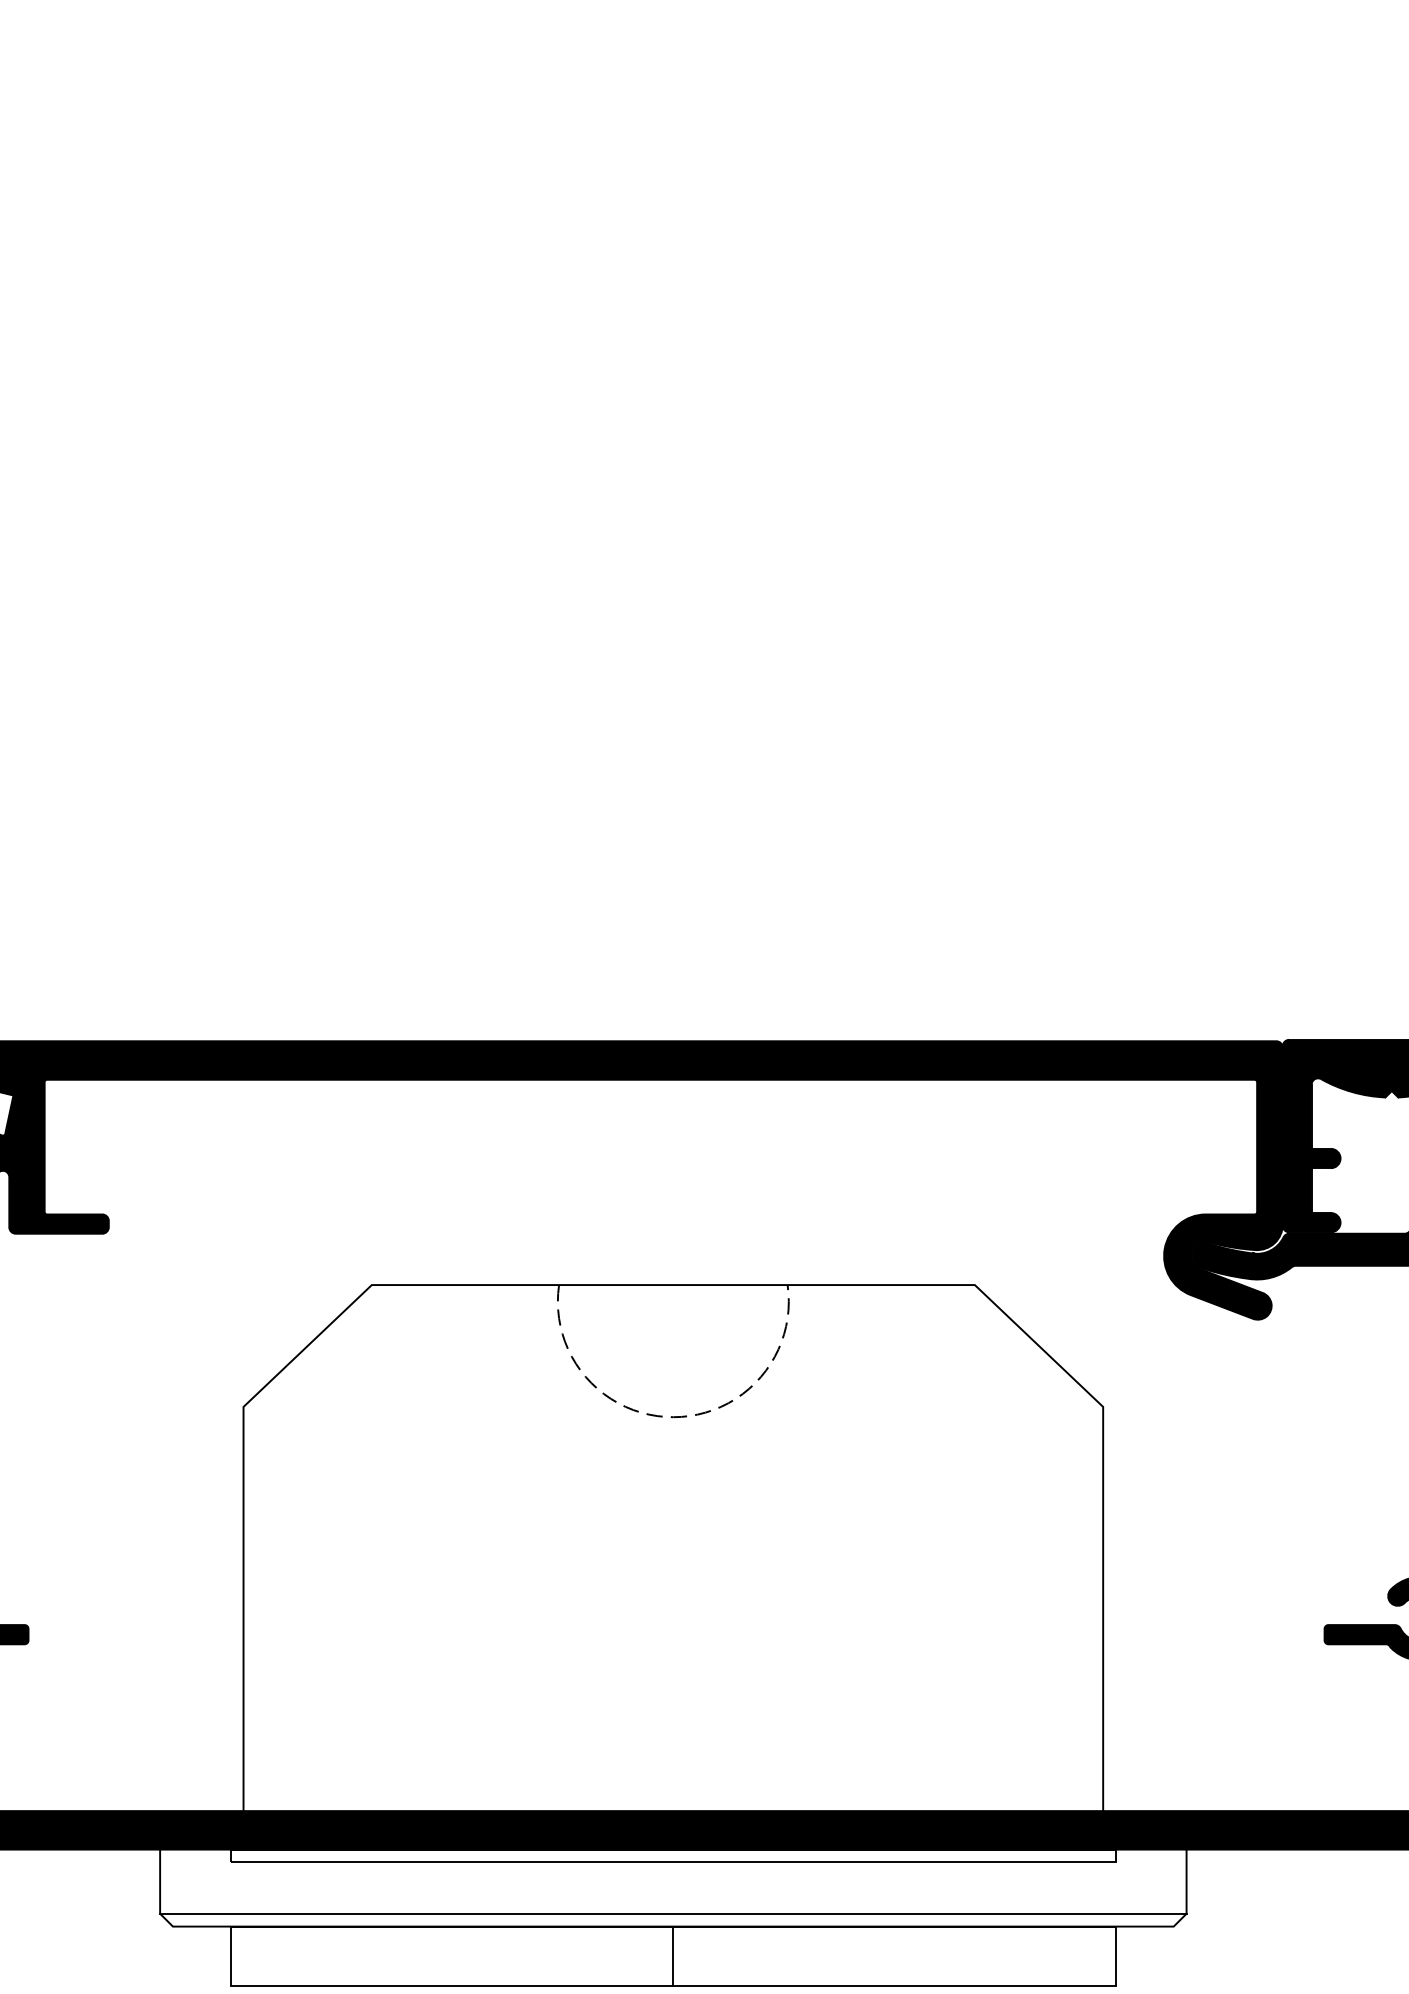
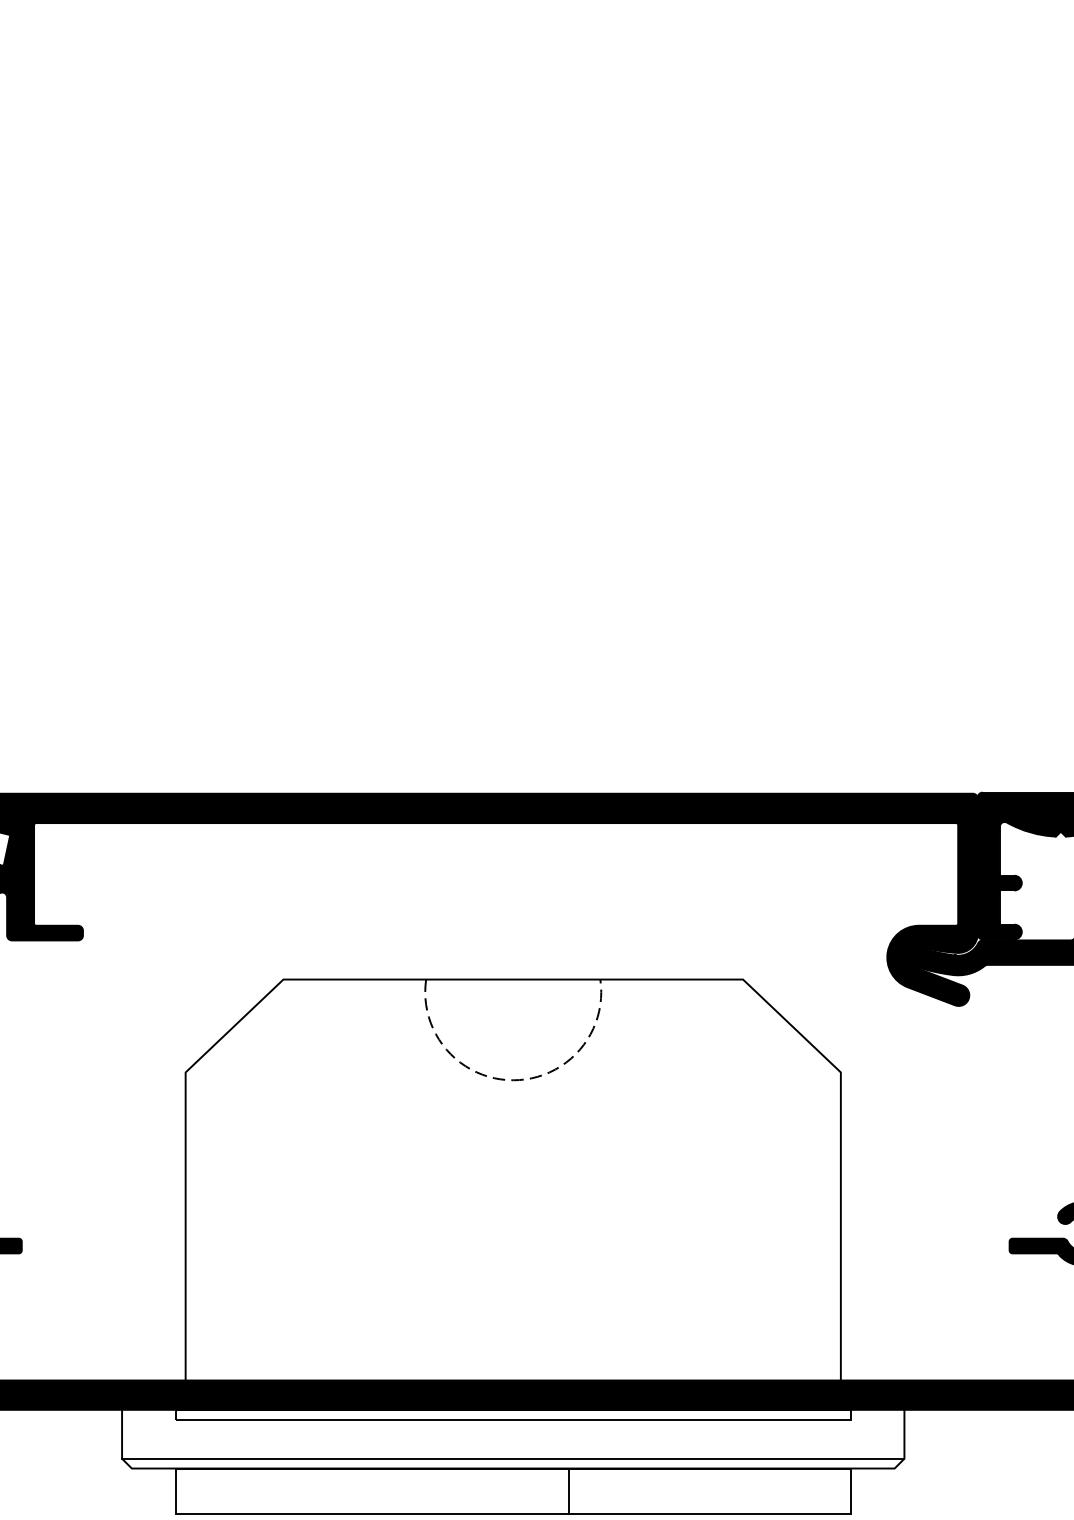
line: (673, 1955) -> (569, 1490), moved

